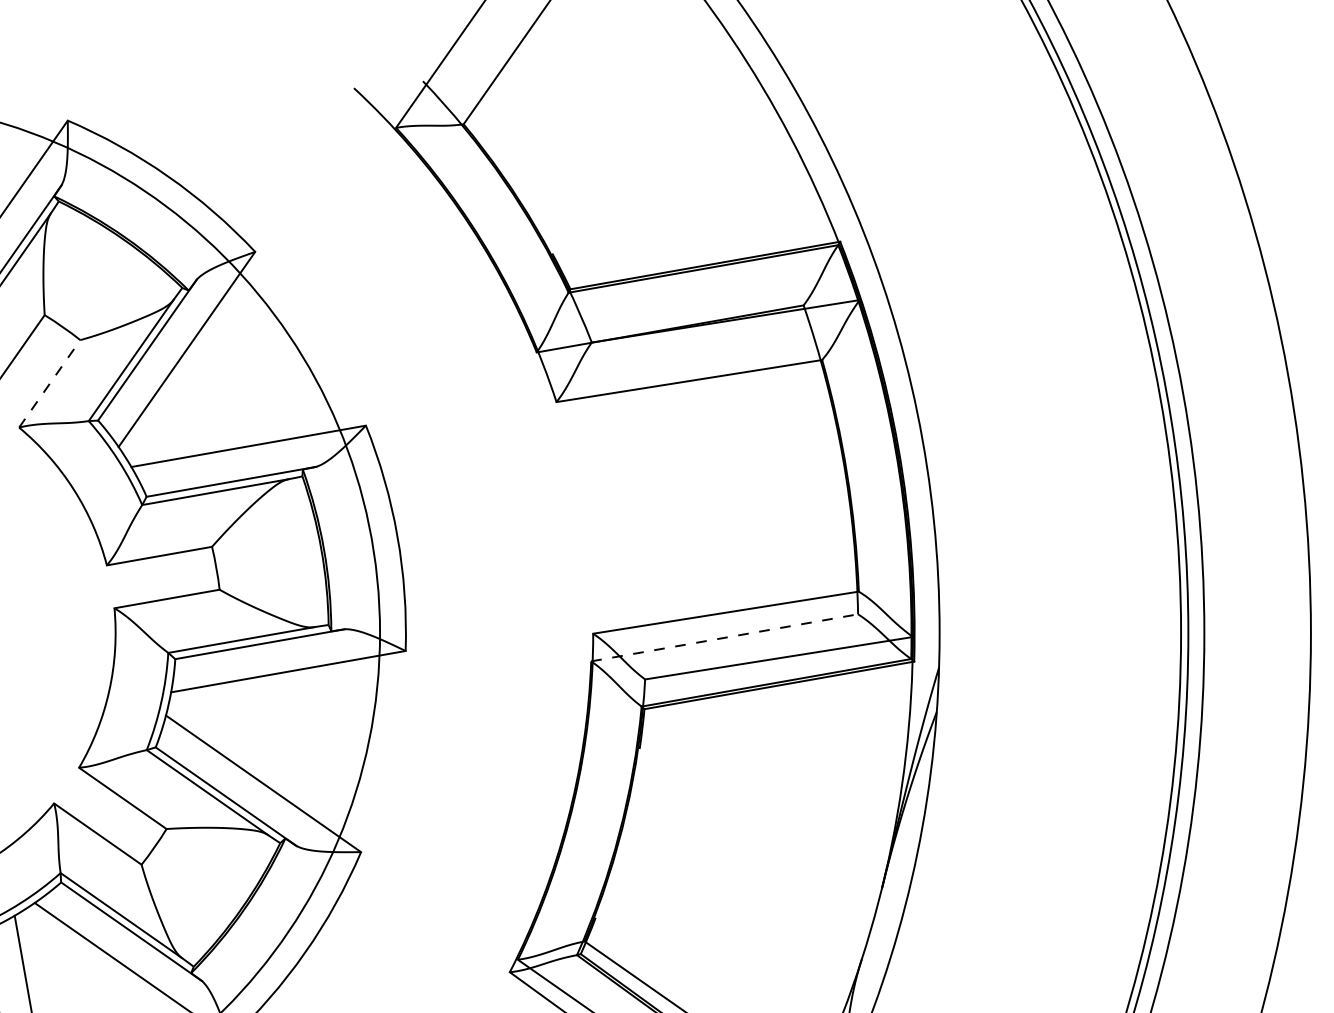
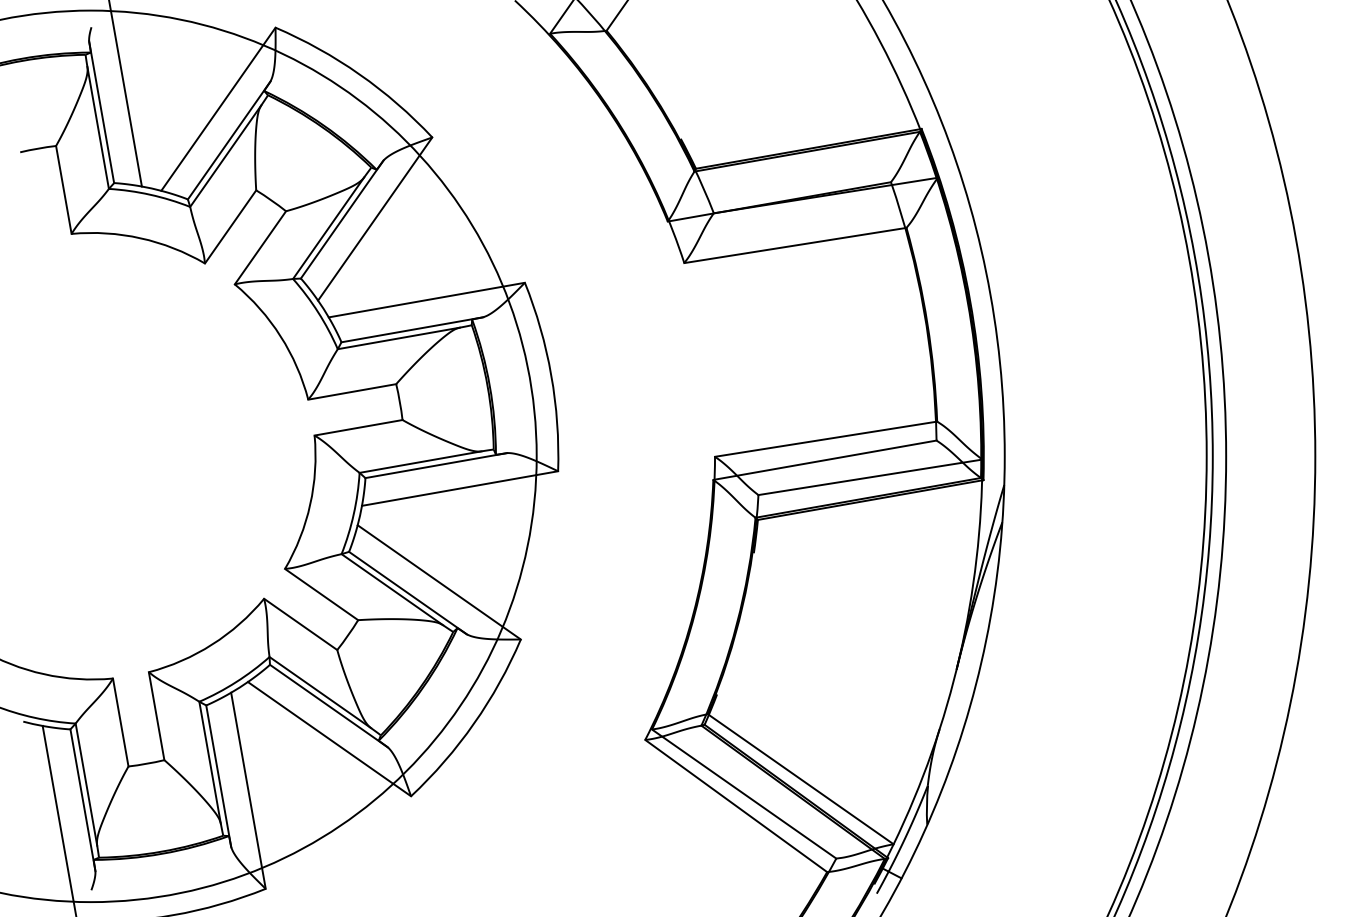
line: (49, 383) -> (260, 247), dashed -> solid
line: (725, 638) -> (825, 460), dashed -> solid

